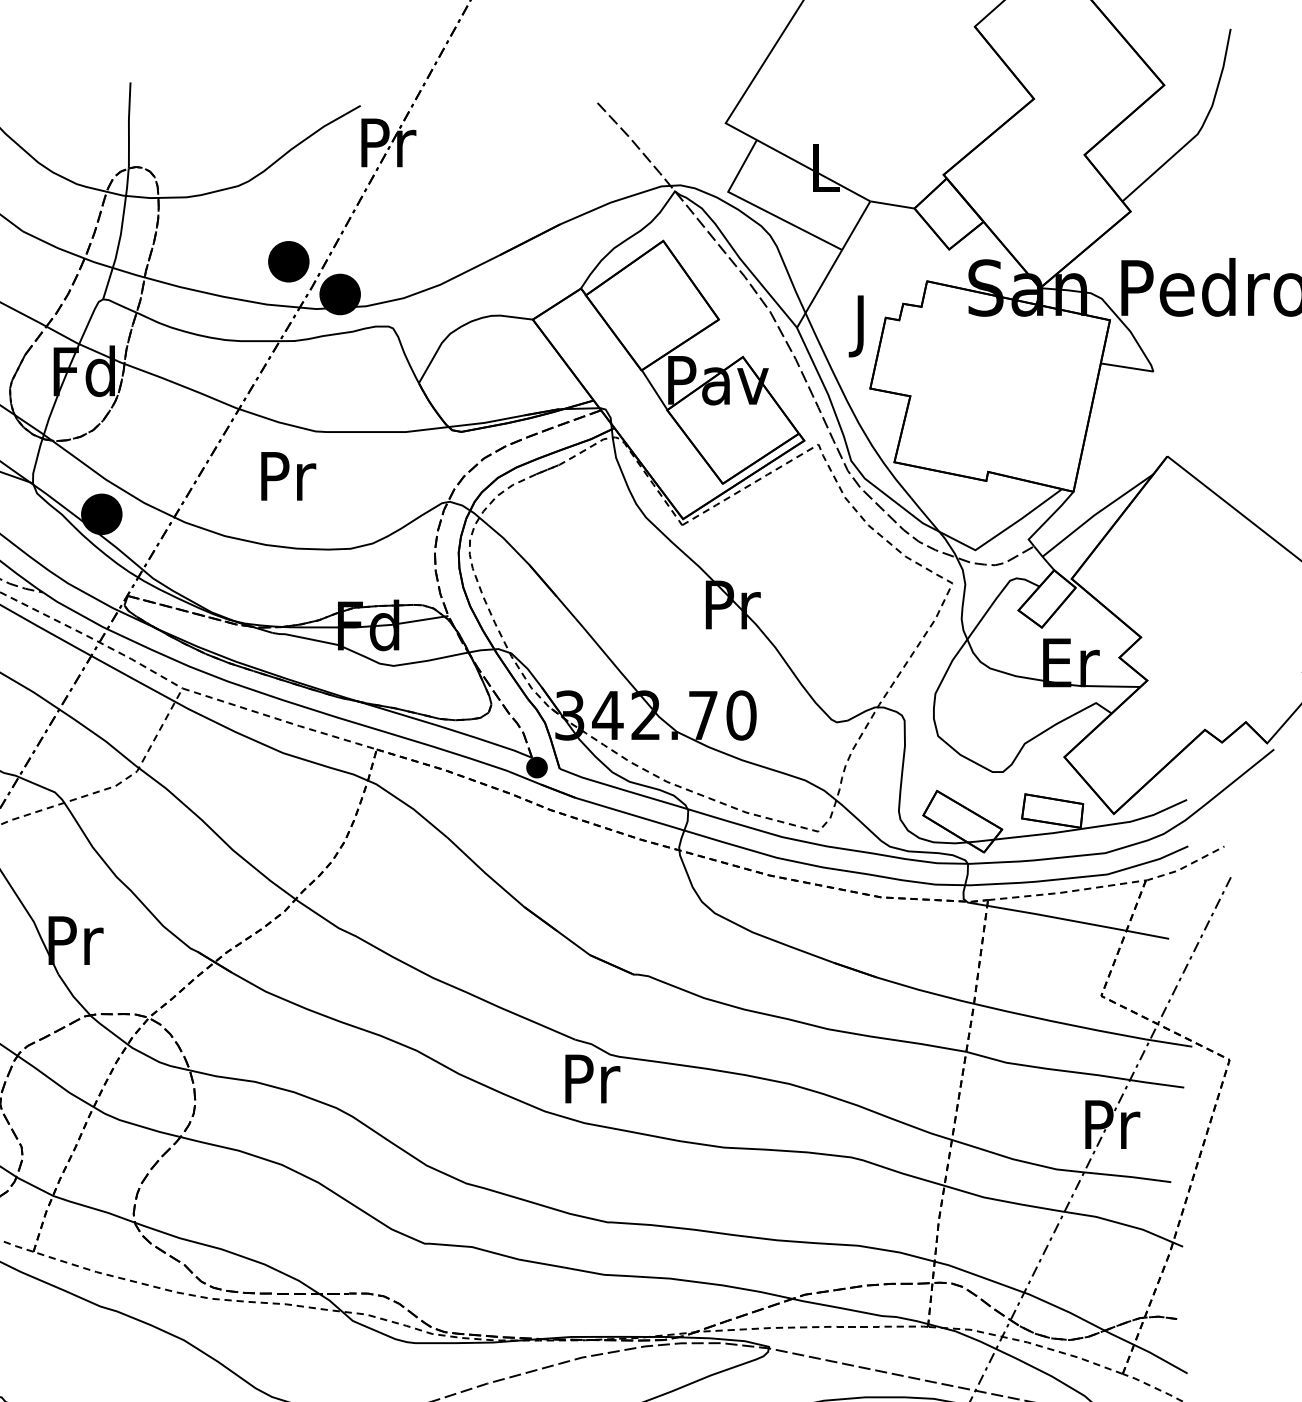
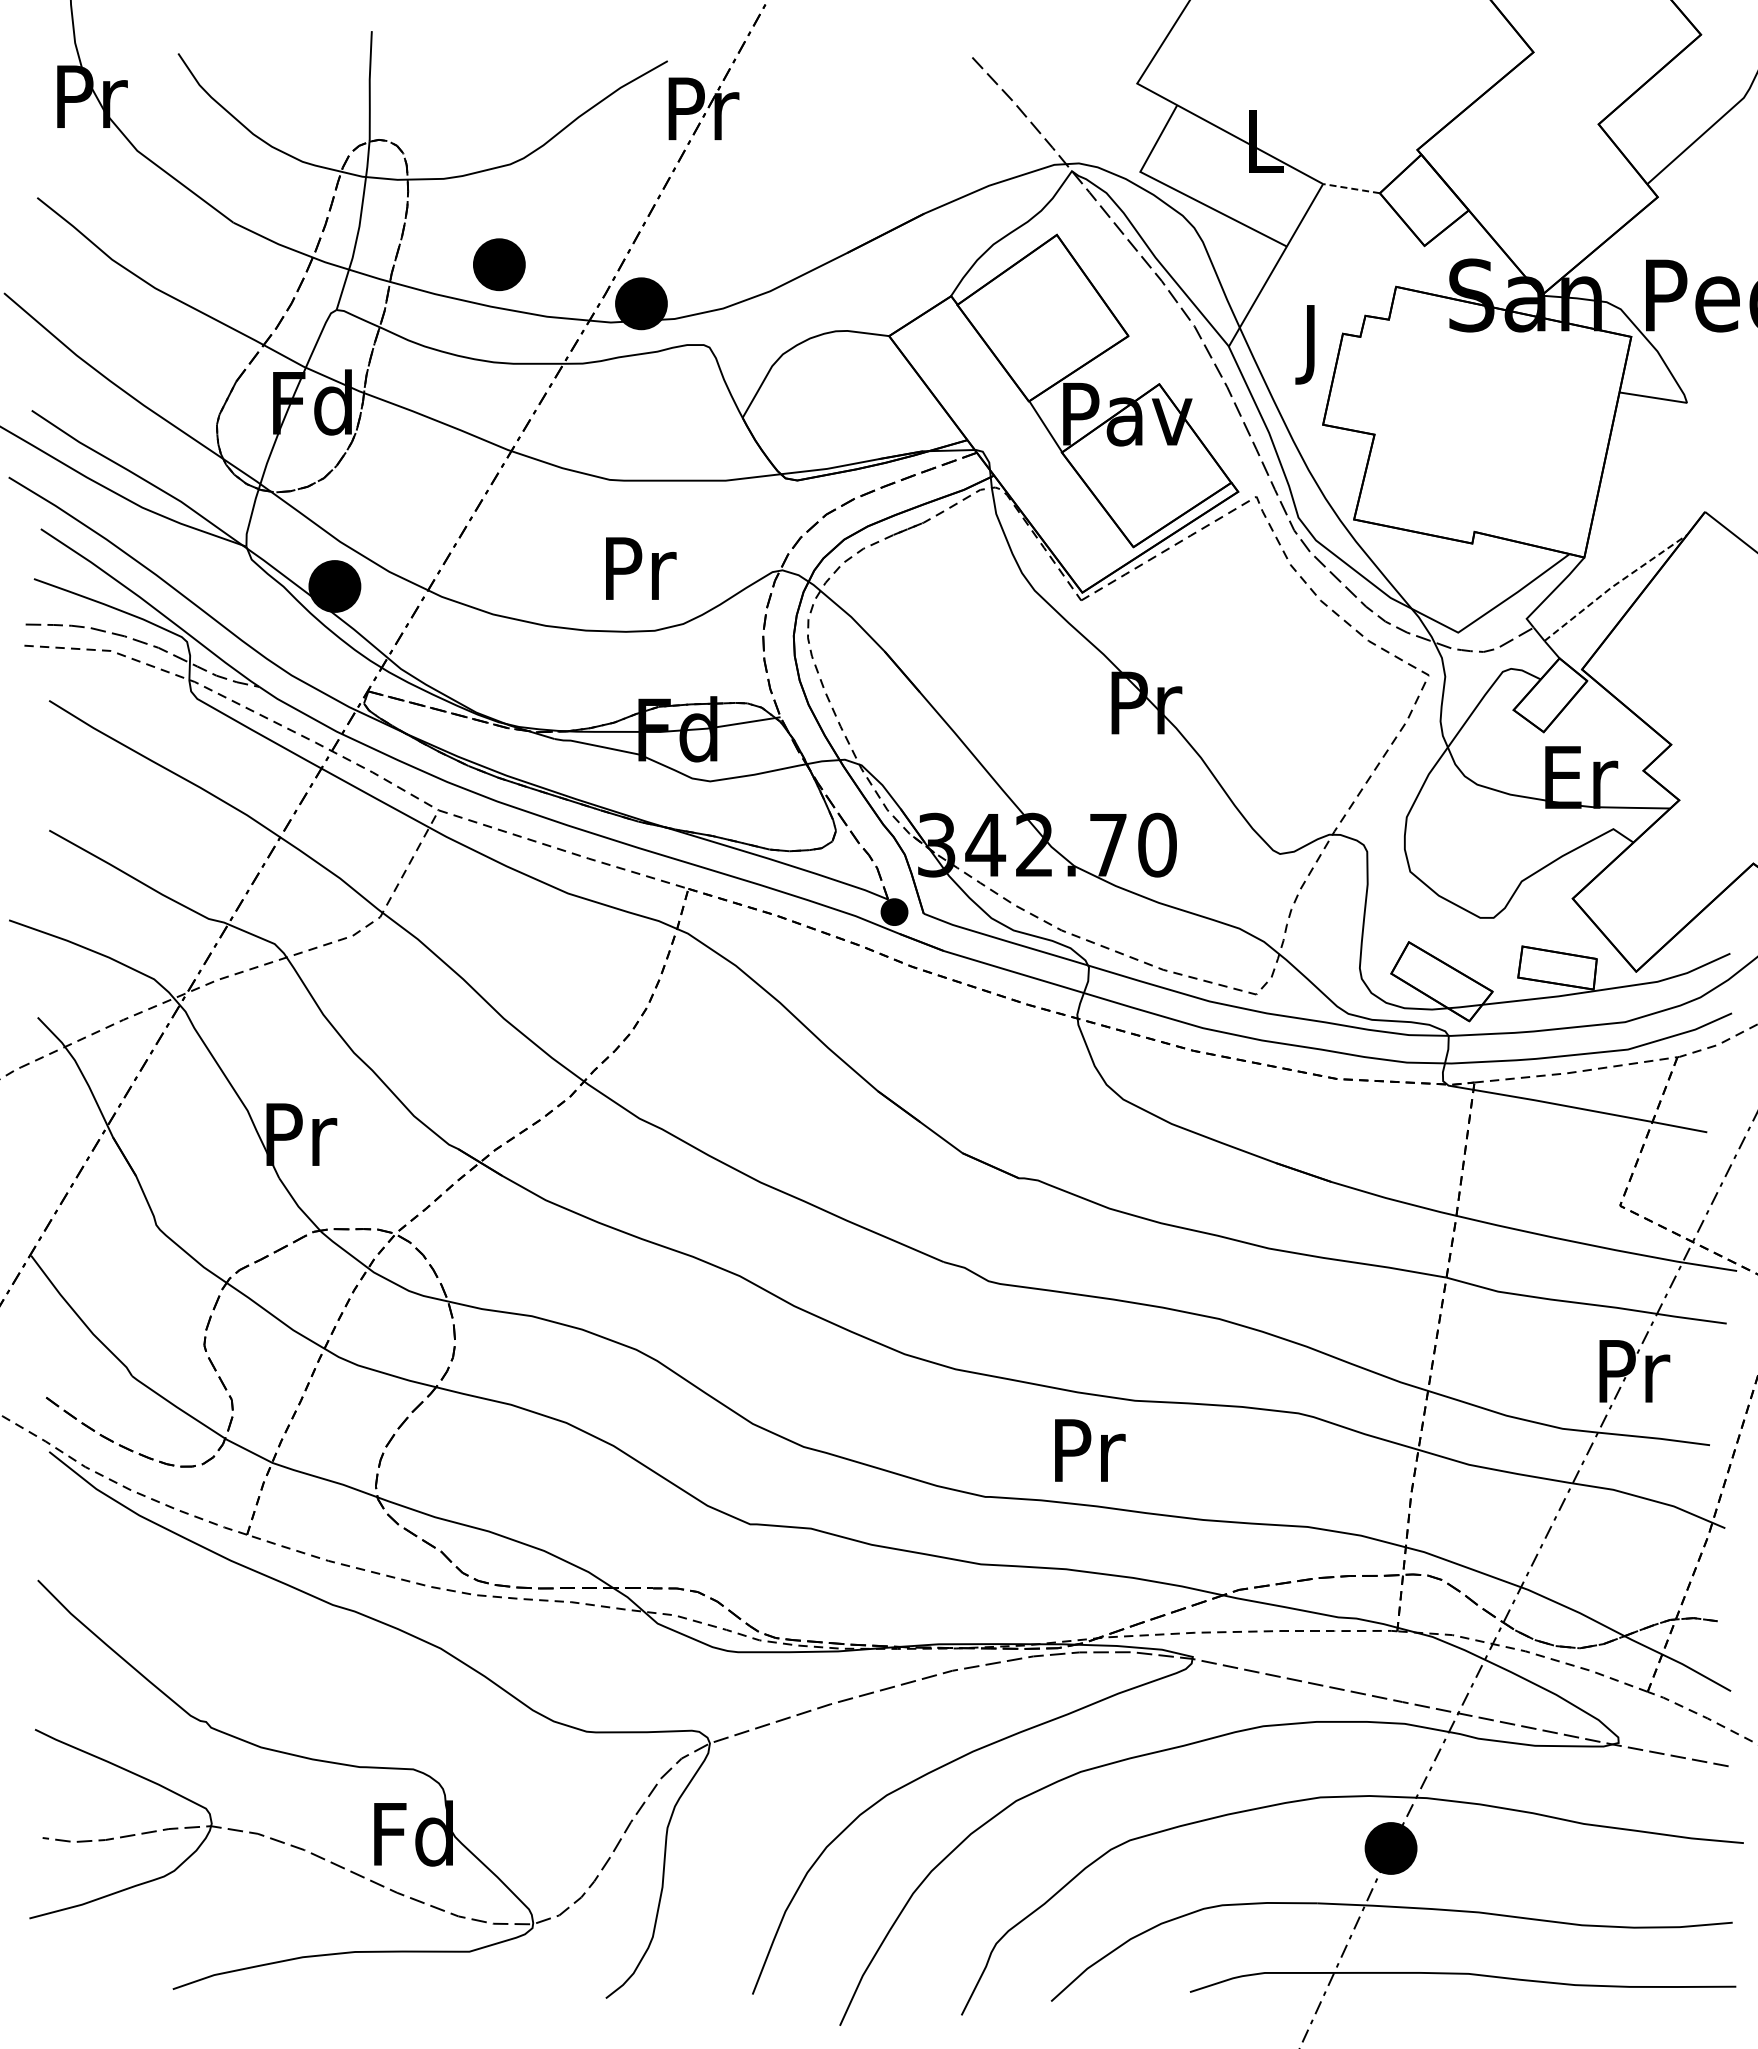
line: (892, 204) -> (1351, 188), solid -> dashed
part: (288, 261) -> (499, 264), moved
text: (288, 476) -> (641, 568), moved
line: (1096, 513) -> (1613, 585), solid -> dashed
text: (592, 1078) -> (1090, 1450), moved

